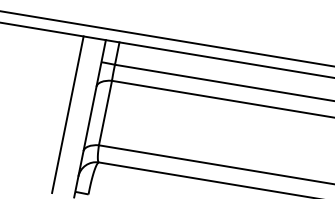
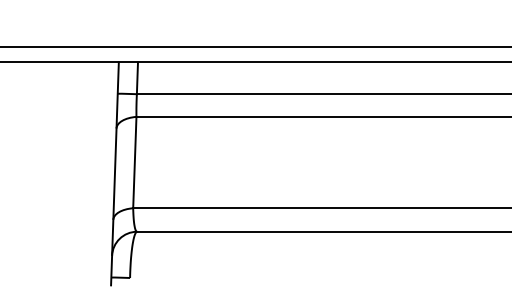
line: (67, 114) -> (83, 173), removed

